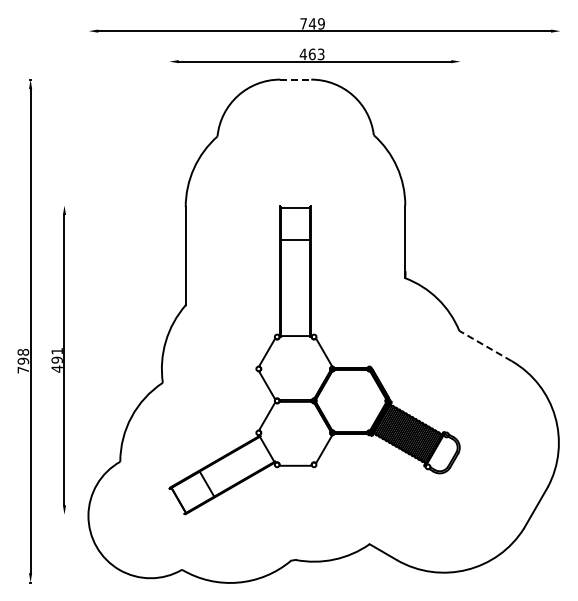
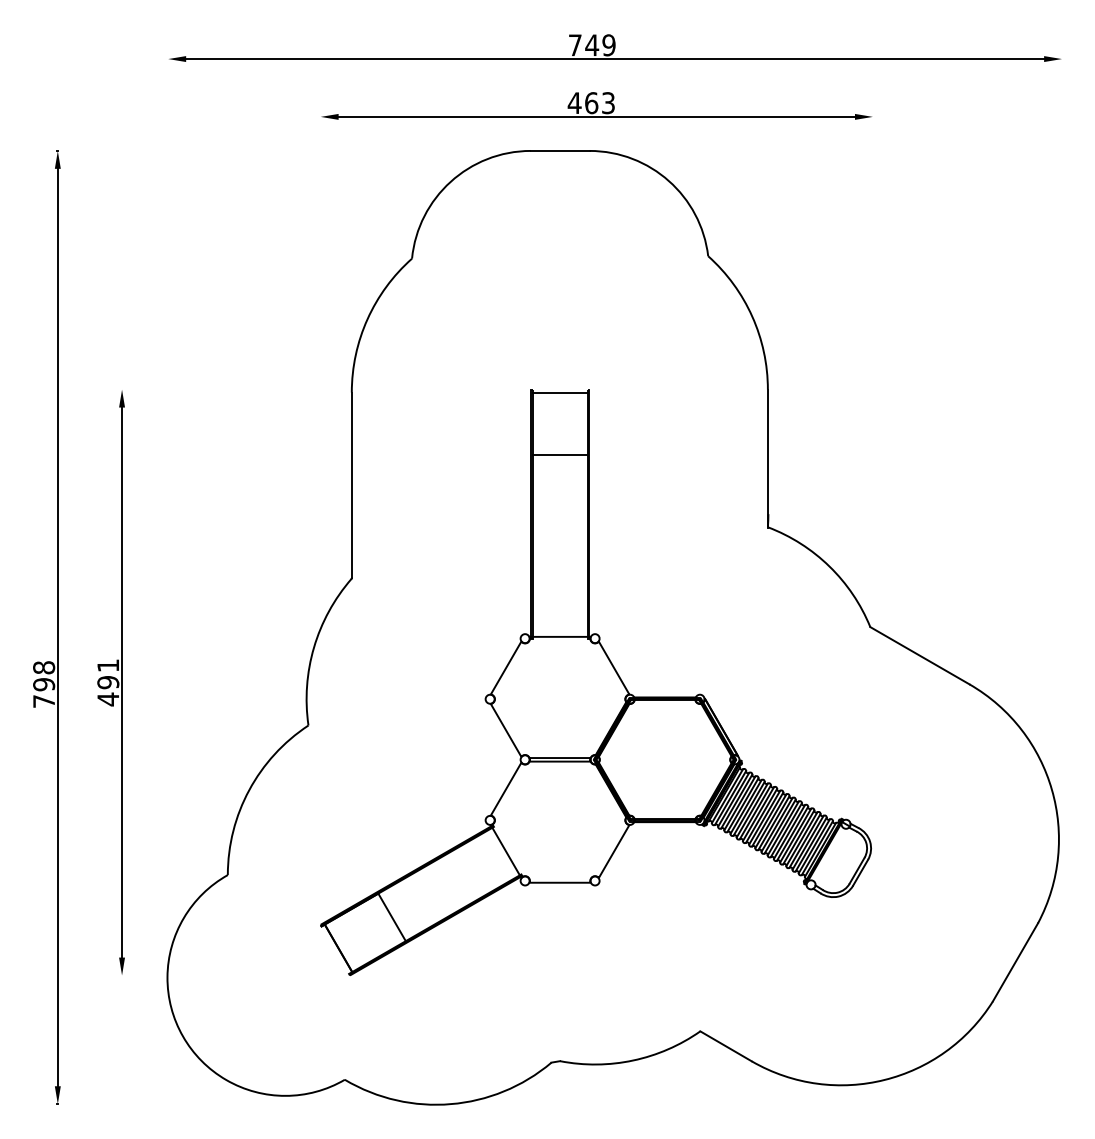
line: (295, 79) -> (559, 150), dashed -> solid
line: (485, 345) -> (919, 654), dashed -> solid

